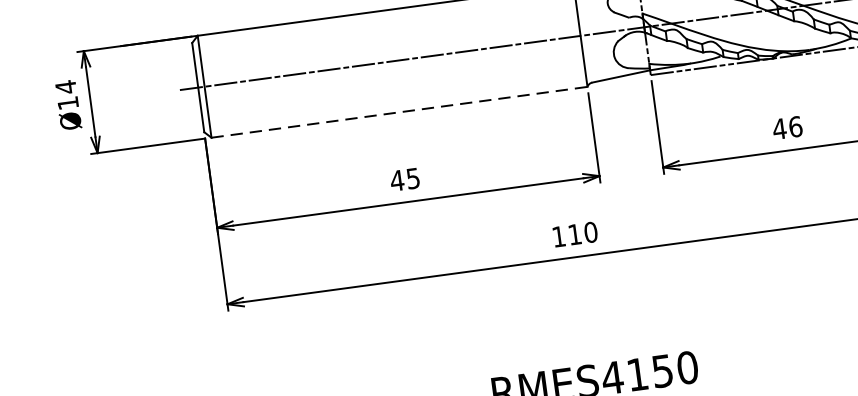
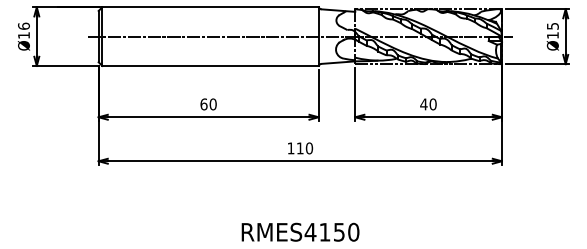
text: (65, 87) -> (23, 26), Ø14 -> Ø16
line: (399, 111) -> (210, 65), dashed -> solid
text: (794, 127) -> (432, 104), 46 -> 40
text: (405, 179) -> (208, 104), 45 -> 60

